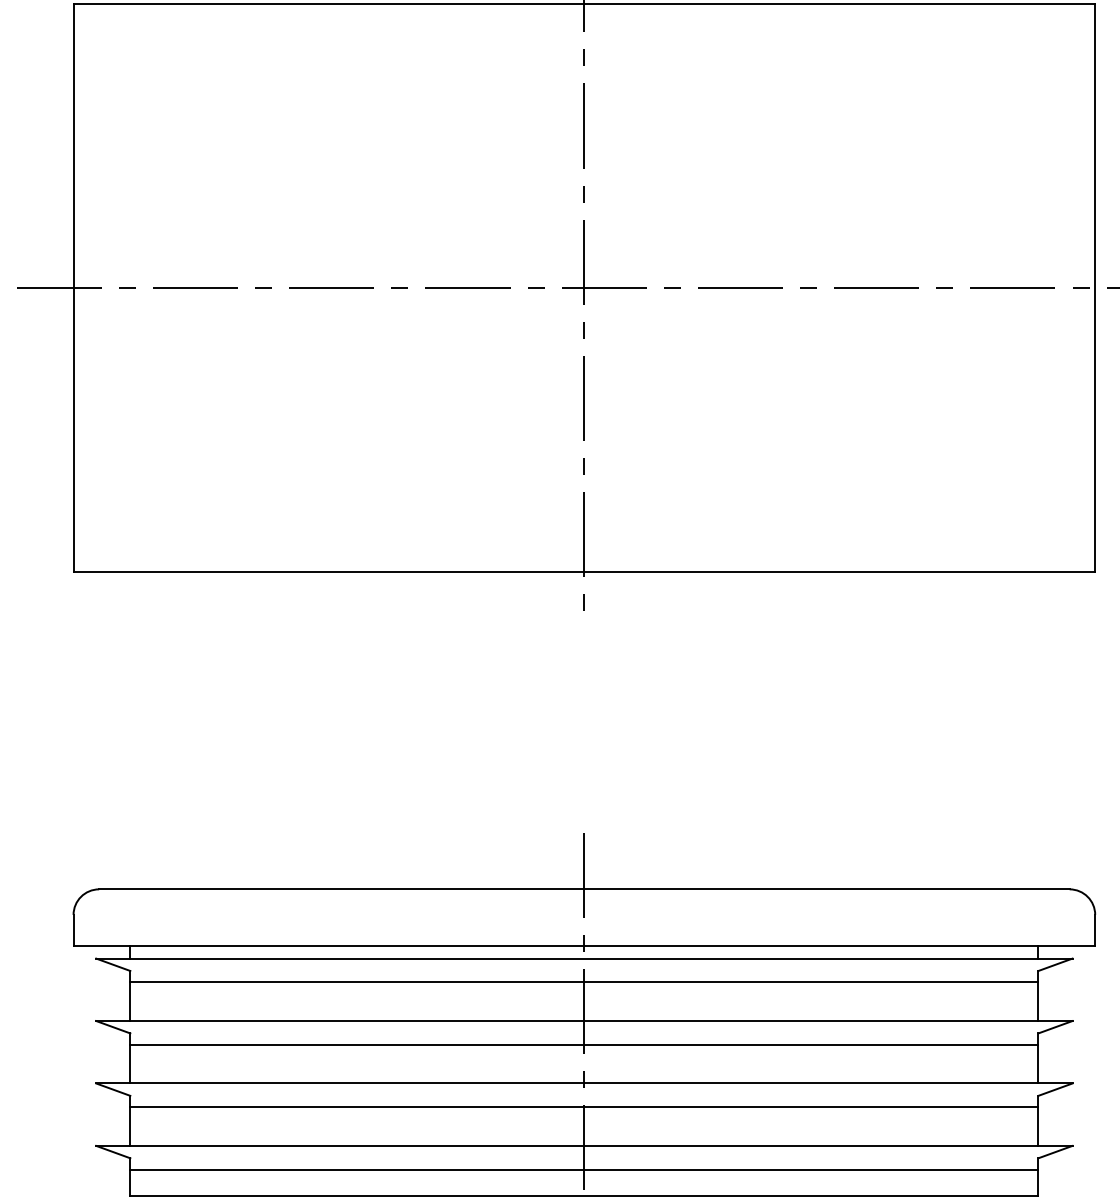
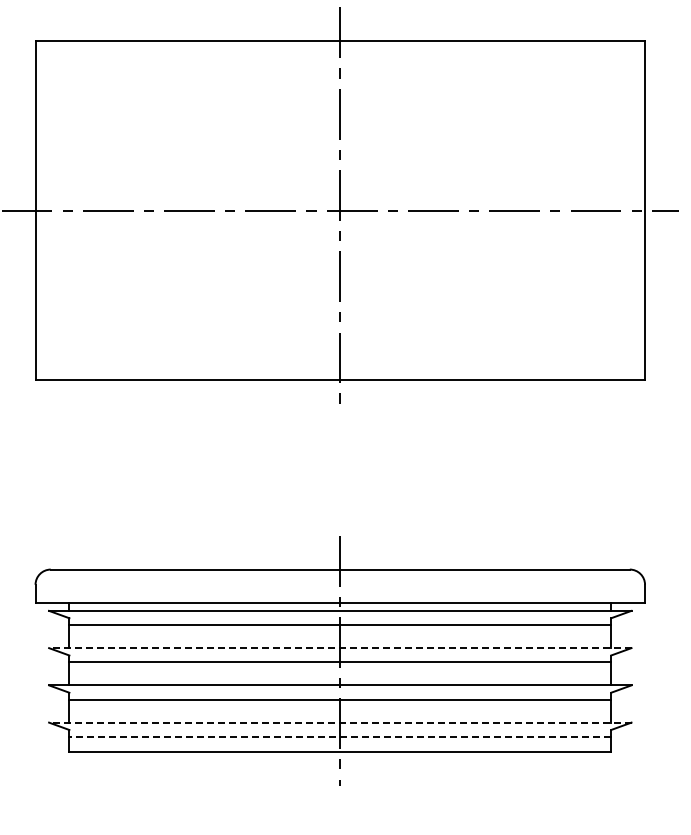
line: (583, 1021) -> (339, 648), solid -> dashed
line: (583, 1145) -> (339, 722), solid -> dashed
line: (584, 1169) -> (340, 736), solid -> dashed

